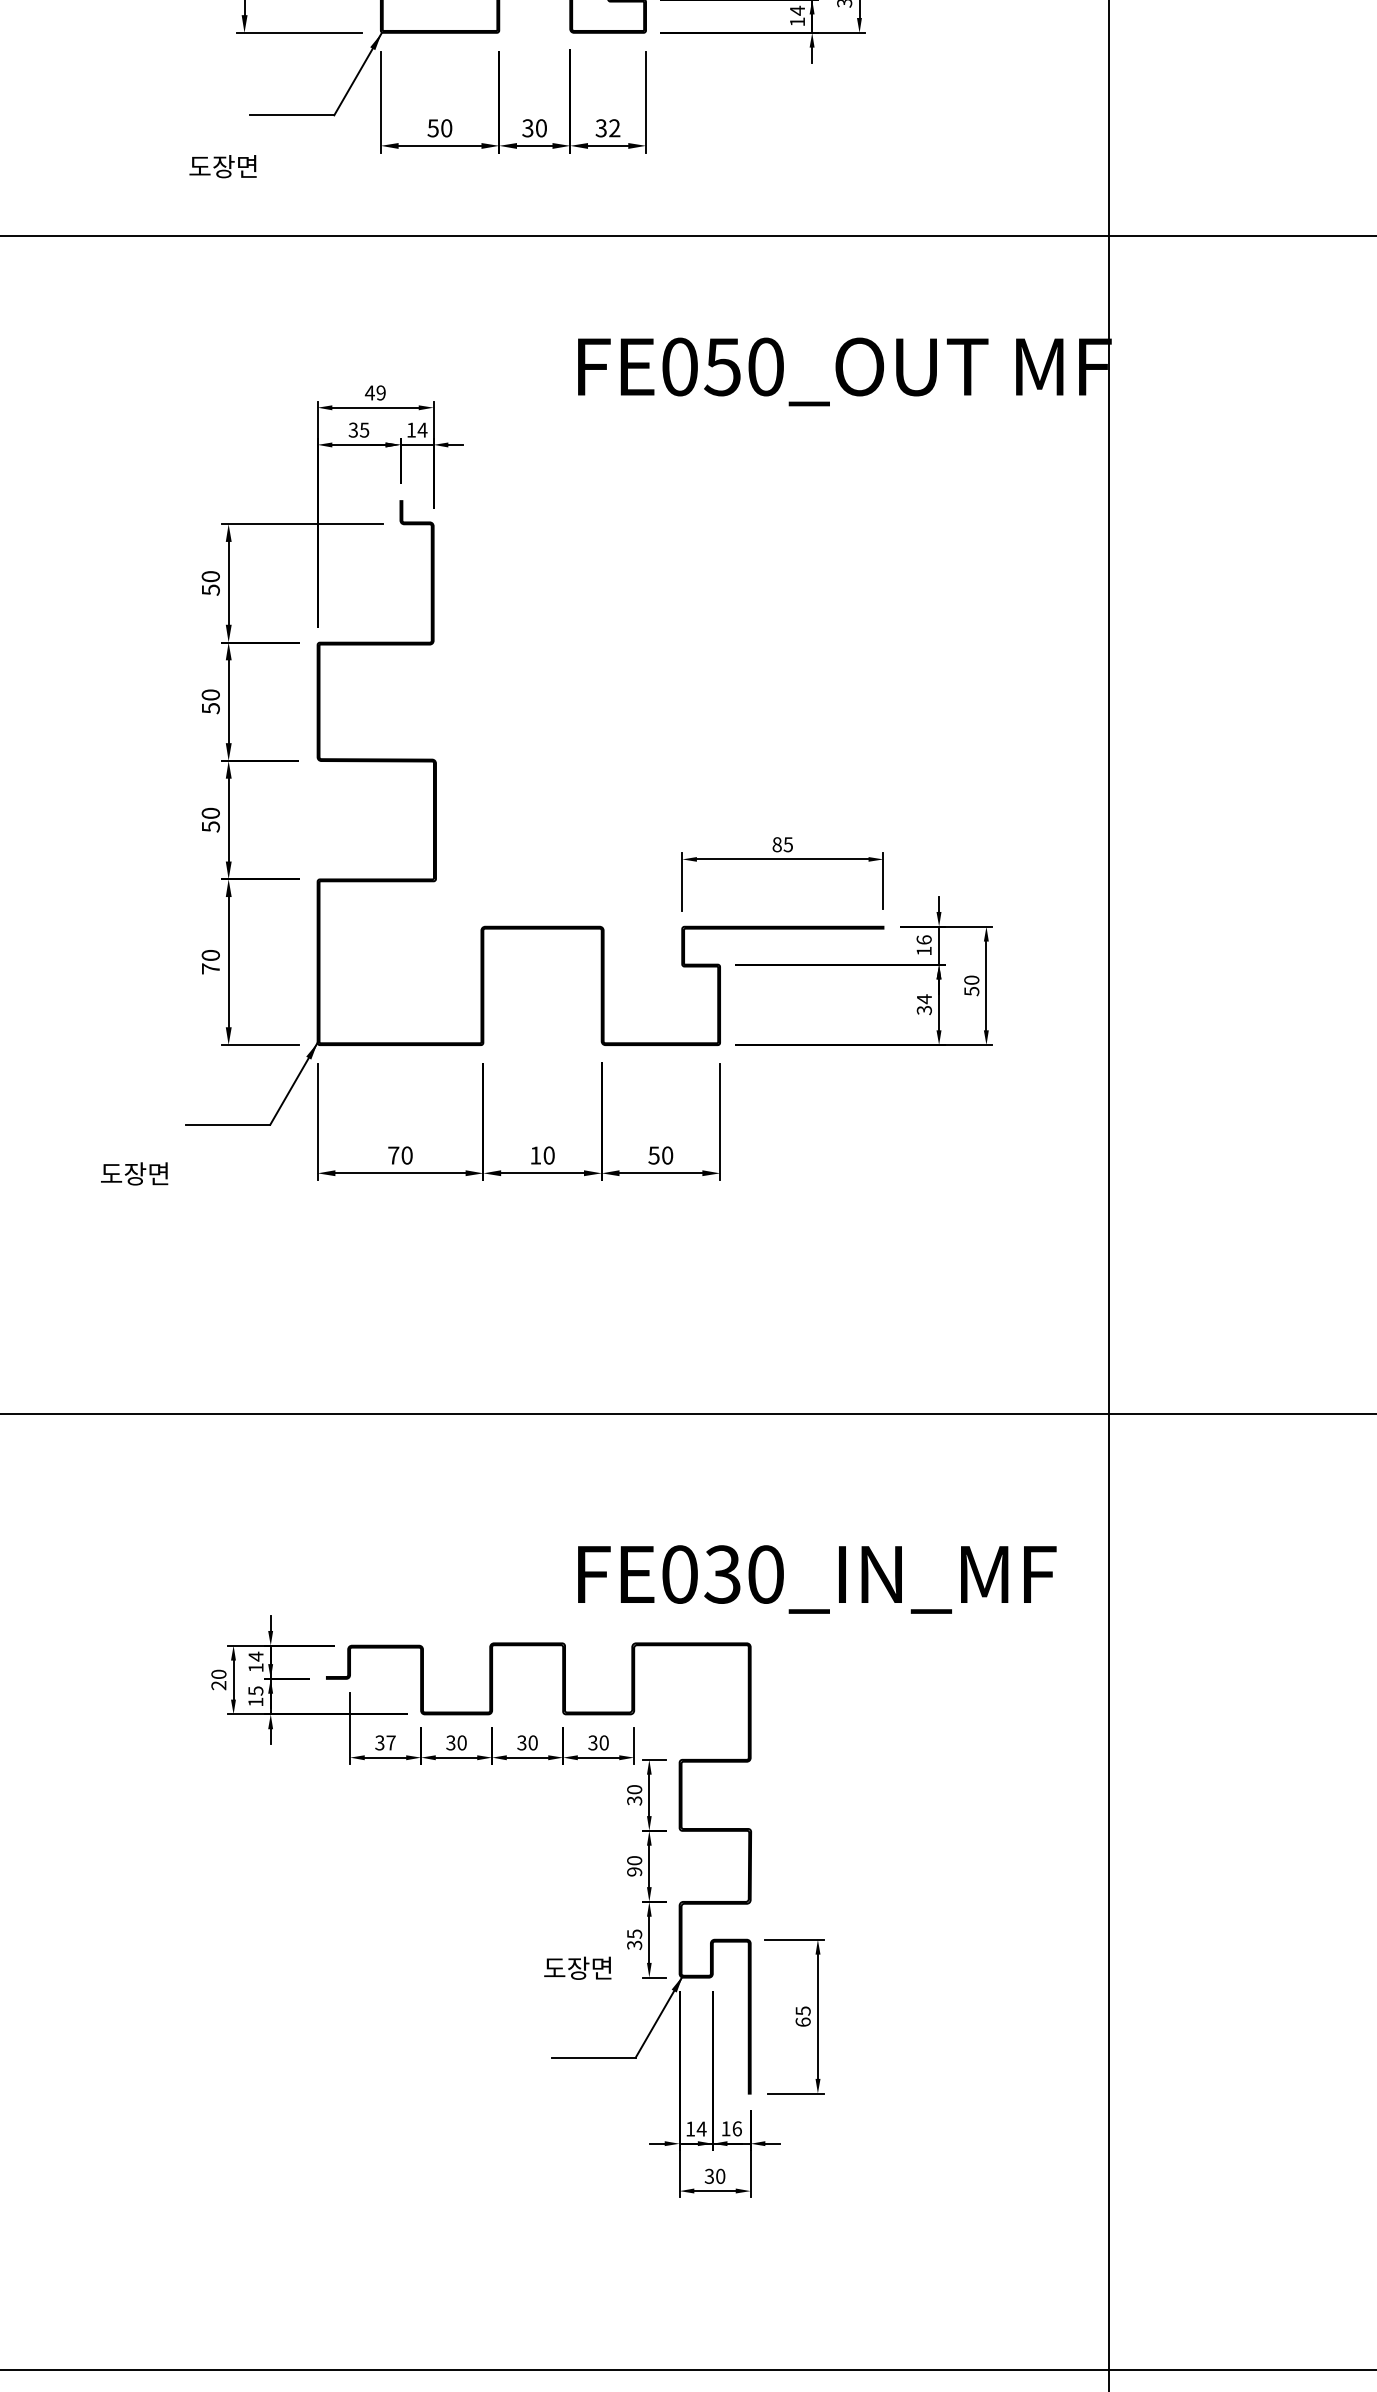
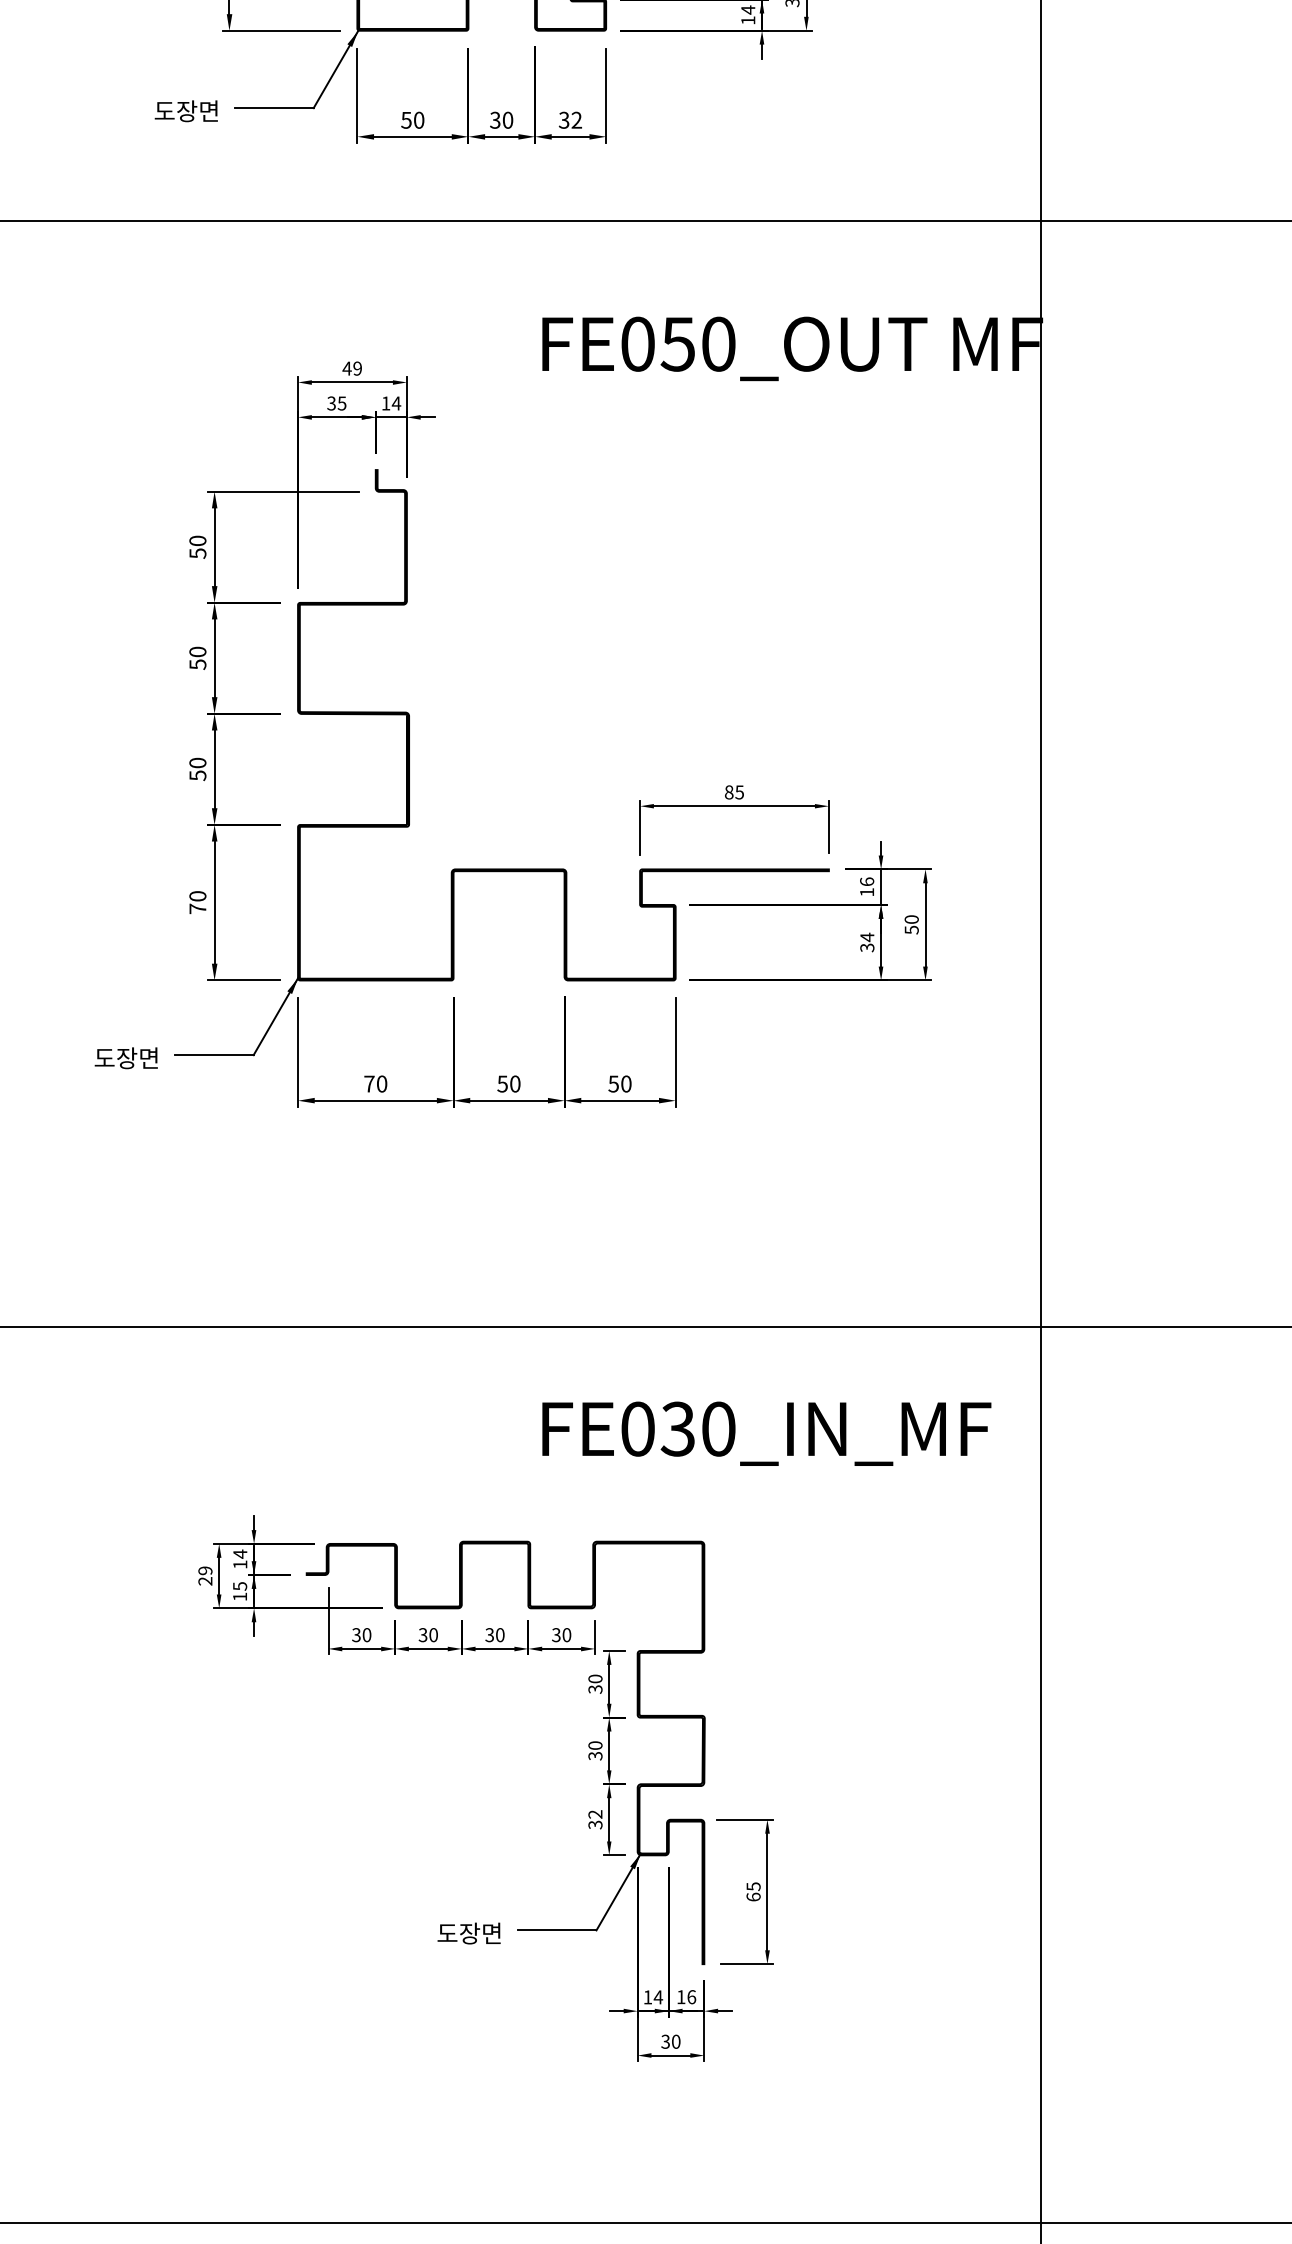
text: (222, 166) -> (185, 111), moved
text: (535, 1154) -> (502, 1083), 10 -> 50
text: (133, 1174) -> (125, 1058), moved
text: (816, 1579) -> (766, 1433), moved
text: (218, 1674) -> (205, 1570), 20 -> 29
text: (390, 1743) -> (366, 1635), 37 -> 30
text: (634, 1872) -> (595, 1756), 90 -> 30
text: (634, 1934) -> (595, 1814), 35 -> 32
text: (577, 1968) -> (468, 1933), moved

